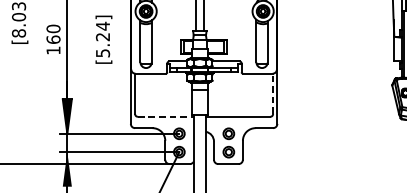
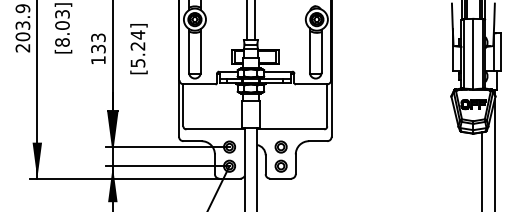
text: (53, 34) -> (98, 43), 160 -> 133
text: (103, 40) -> (138, 49), moved
line: (273, 92) -> (327, 104), dashed -> solid
line: (165, 116) -> (215, 129), dashed -> solid

